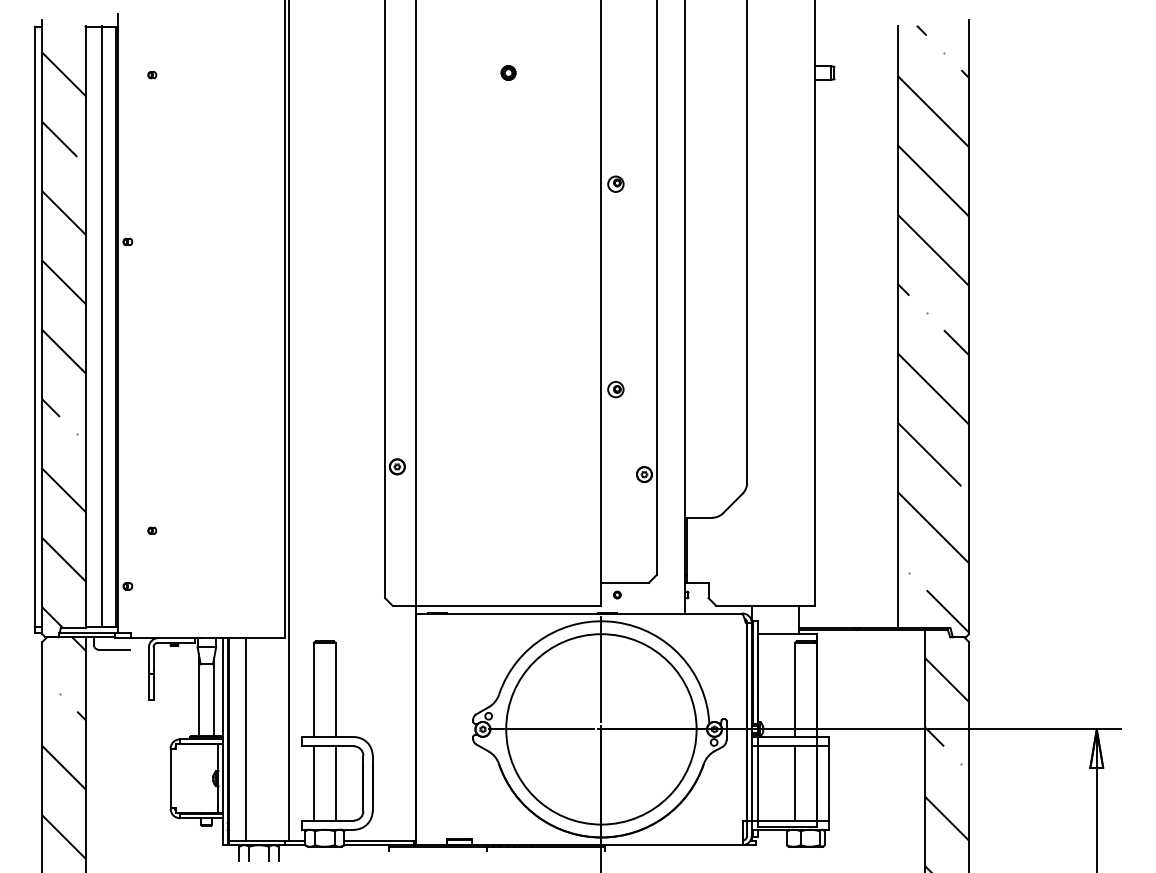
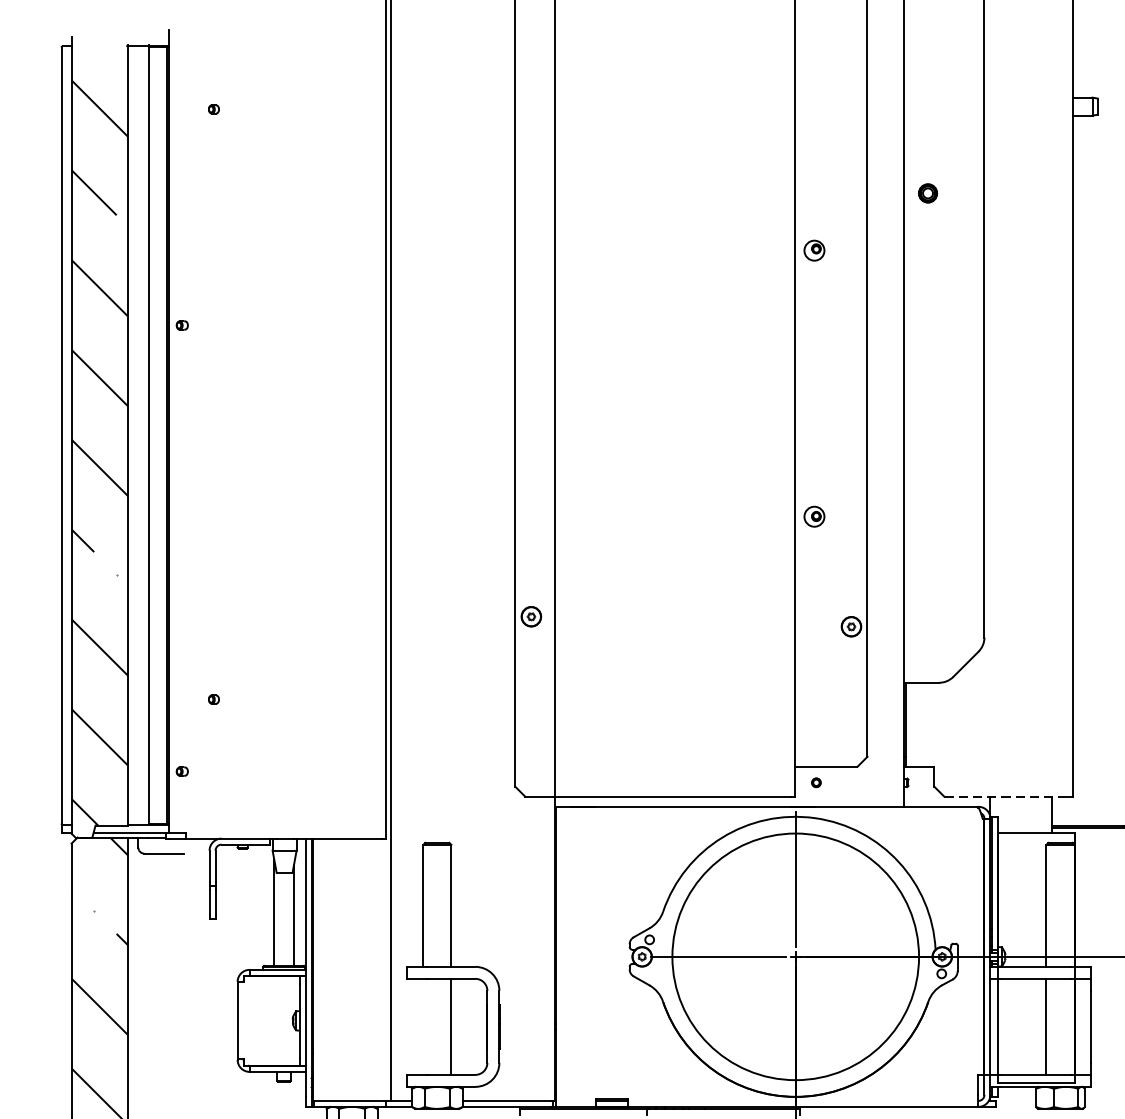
part: (508, 72) -> (927, 192), moved
line: (764, 605) -> (1006, 796), solid -> dashed
line: (245, 739) -> (334, 969), removed
line: (313, 783) -> (422, 1026), removed

